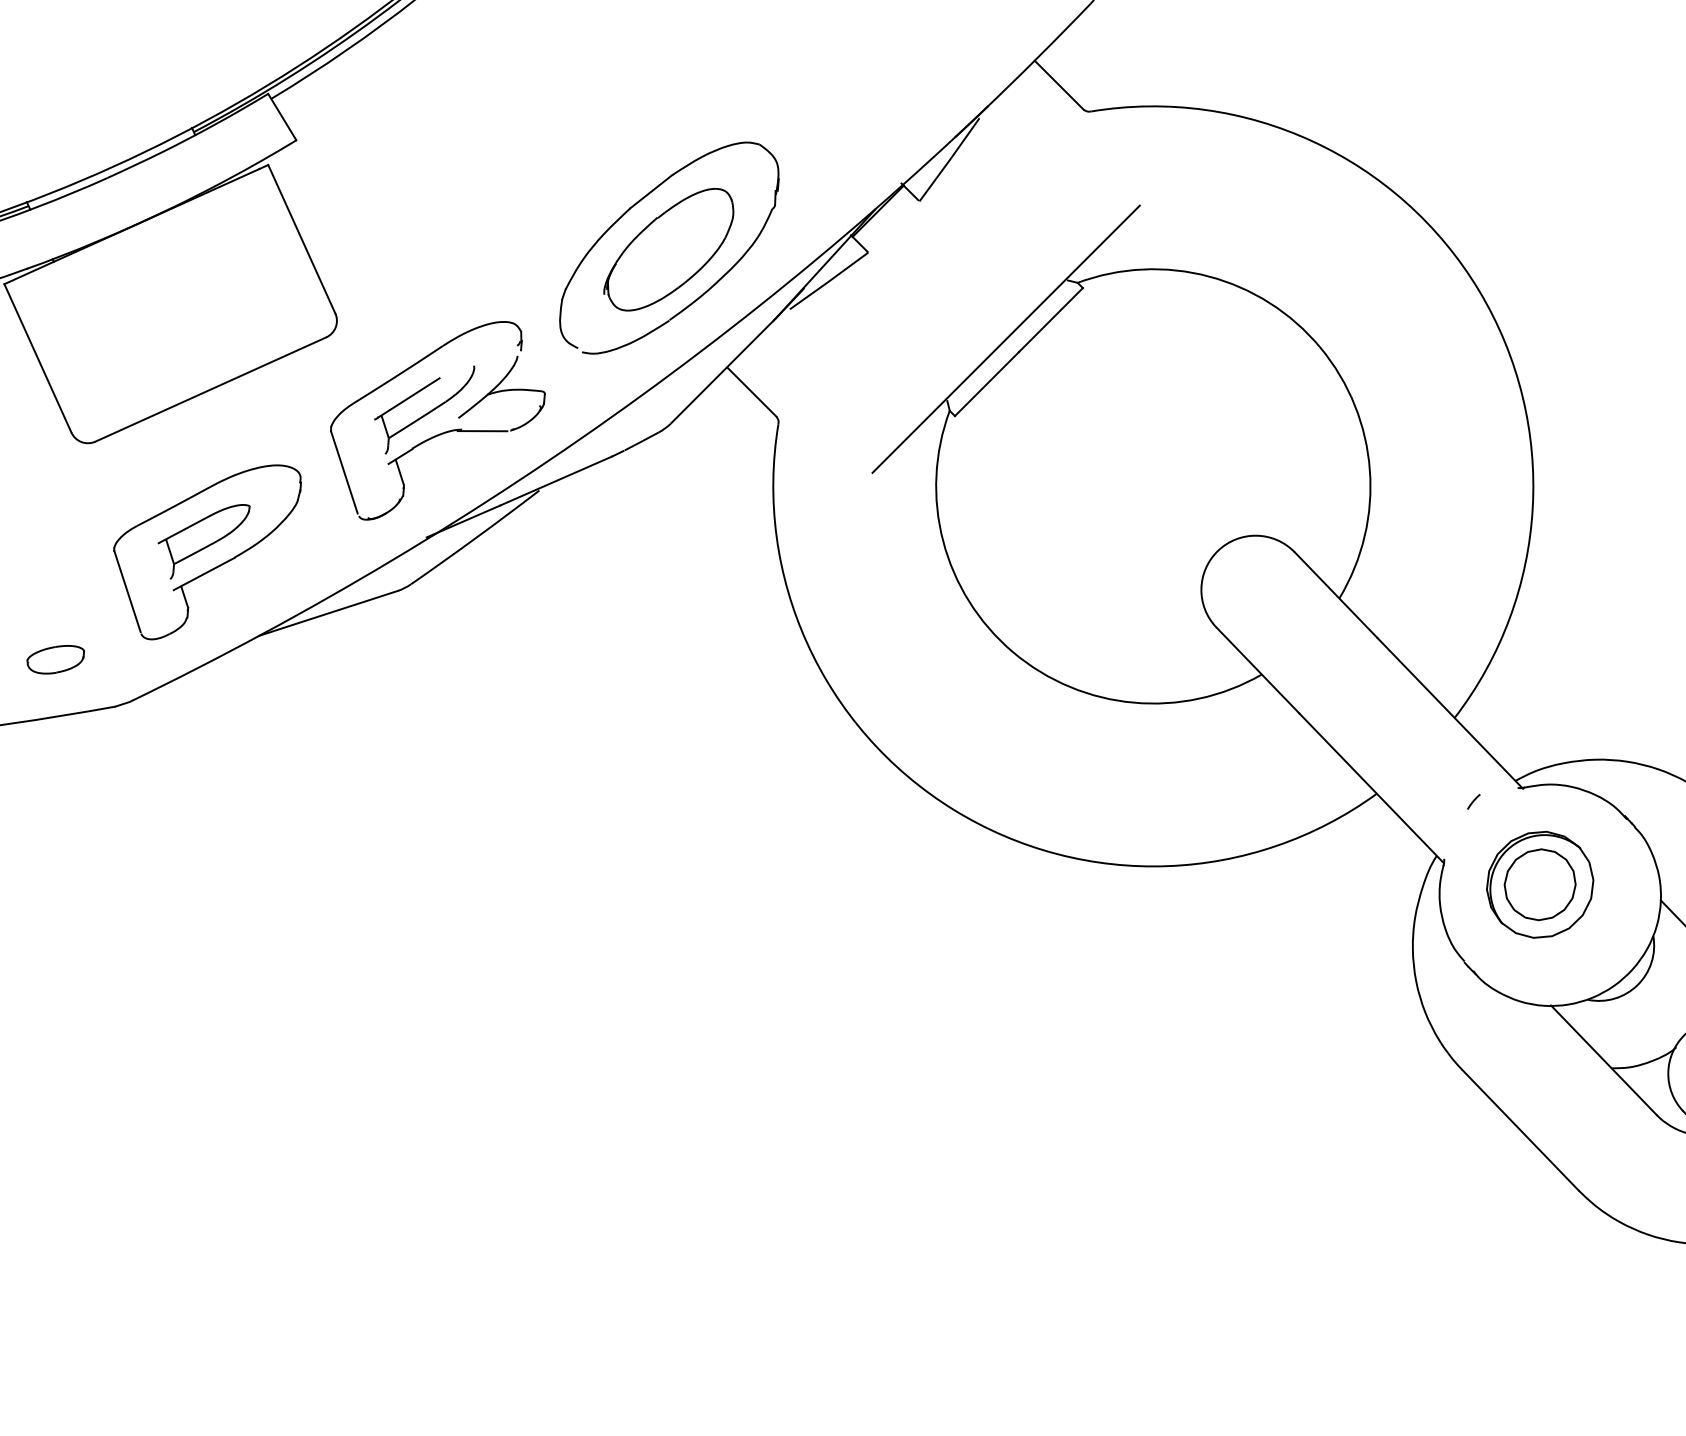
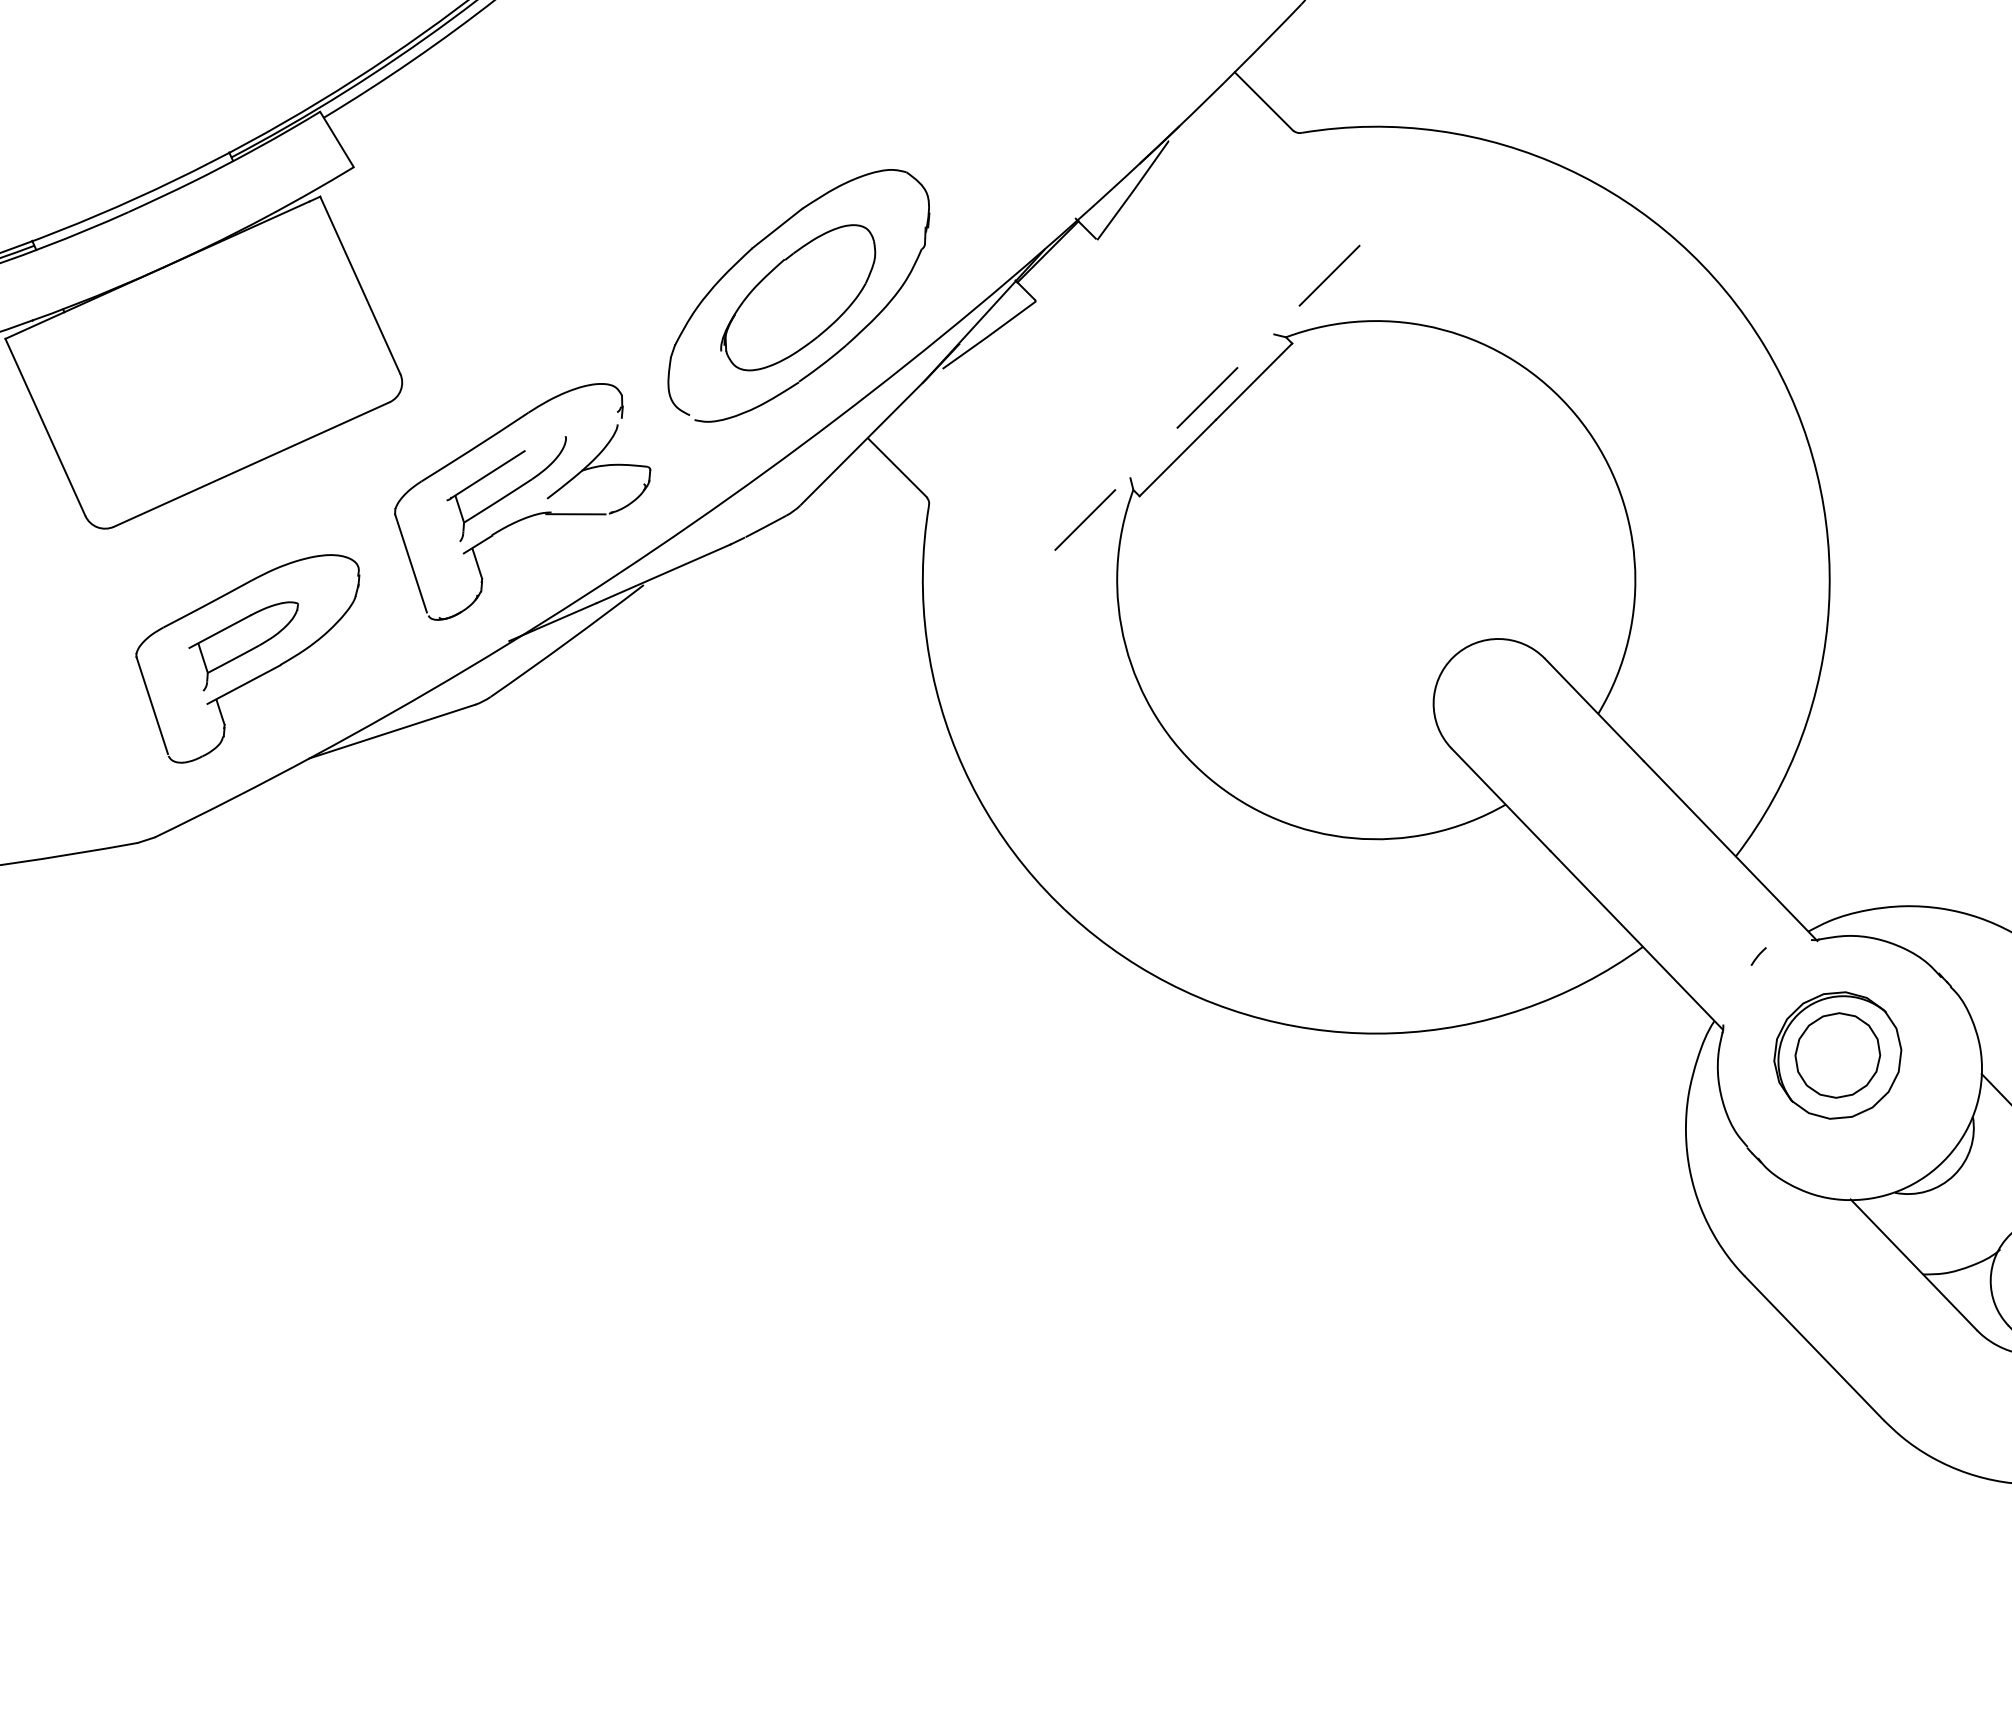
line: (1006, 339) -> (1200, 404), solid -> dashed
part: (55, 659) -> (66, 786), removed

